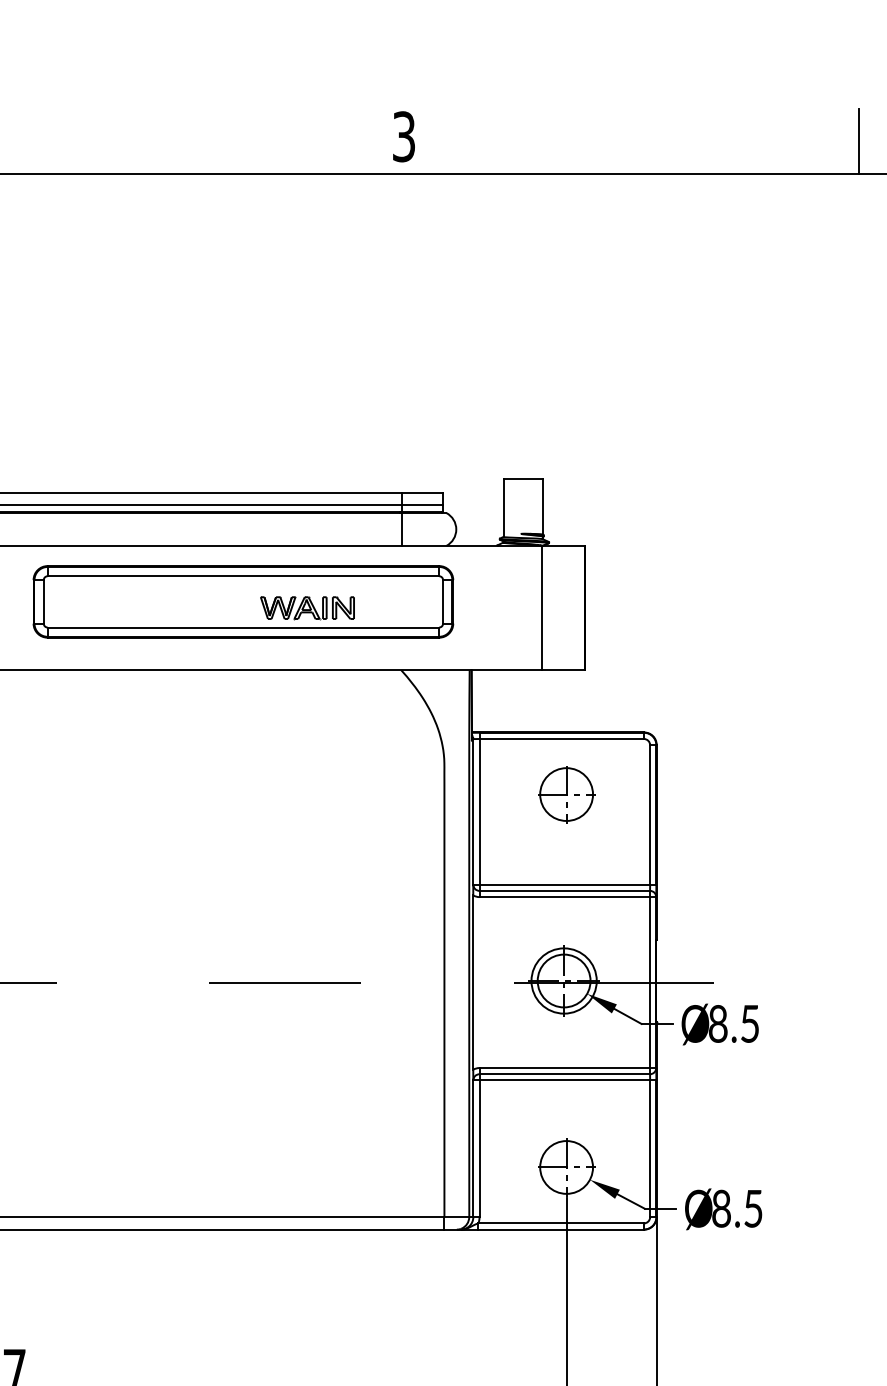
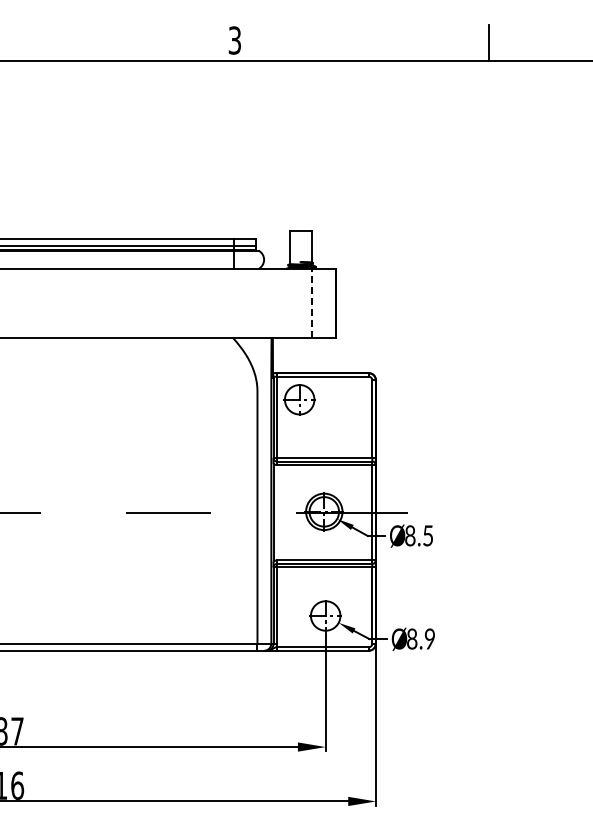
part: (243, 600) -> (145, 299), removed
line: (541, 607) -> (311, 303), solid -> dashed
part: (566, 794) -> (299, 399), moved
text: (752, 1207) -> (429, 638), 8.5 -> 8.9

